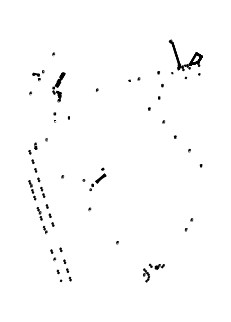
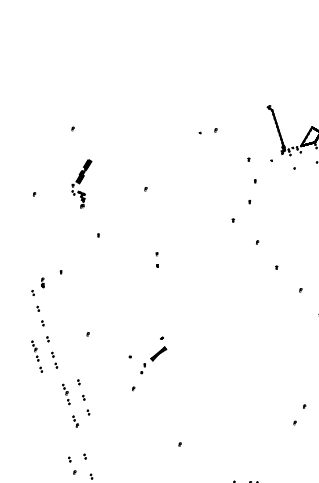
part: (38, 75) -> (47, 164), removed
part: (134, 79) -> (208, 130), moved
part: (54, 117) -> (156, 259), moved
part: (94, 178) -> (148, 353), moved
part: (45, 219) -> (75, 404), moved

